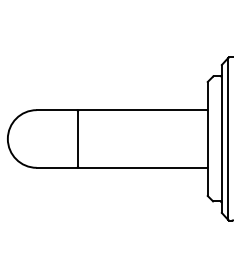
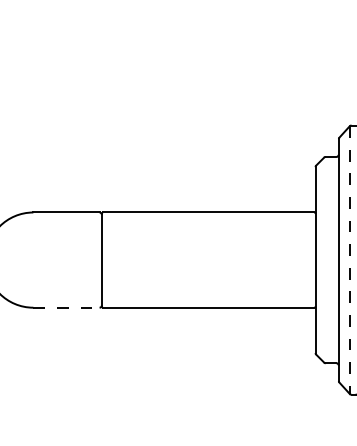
line: (228, 139) -> (350, 260), solid -> dashed
line: (57, 167) -> (67, 307), solid -> dashed

